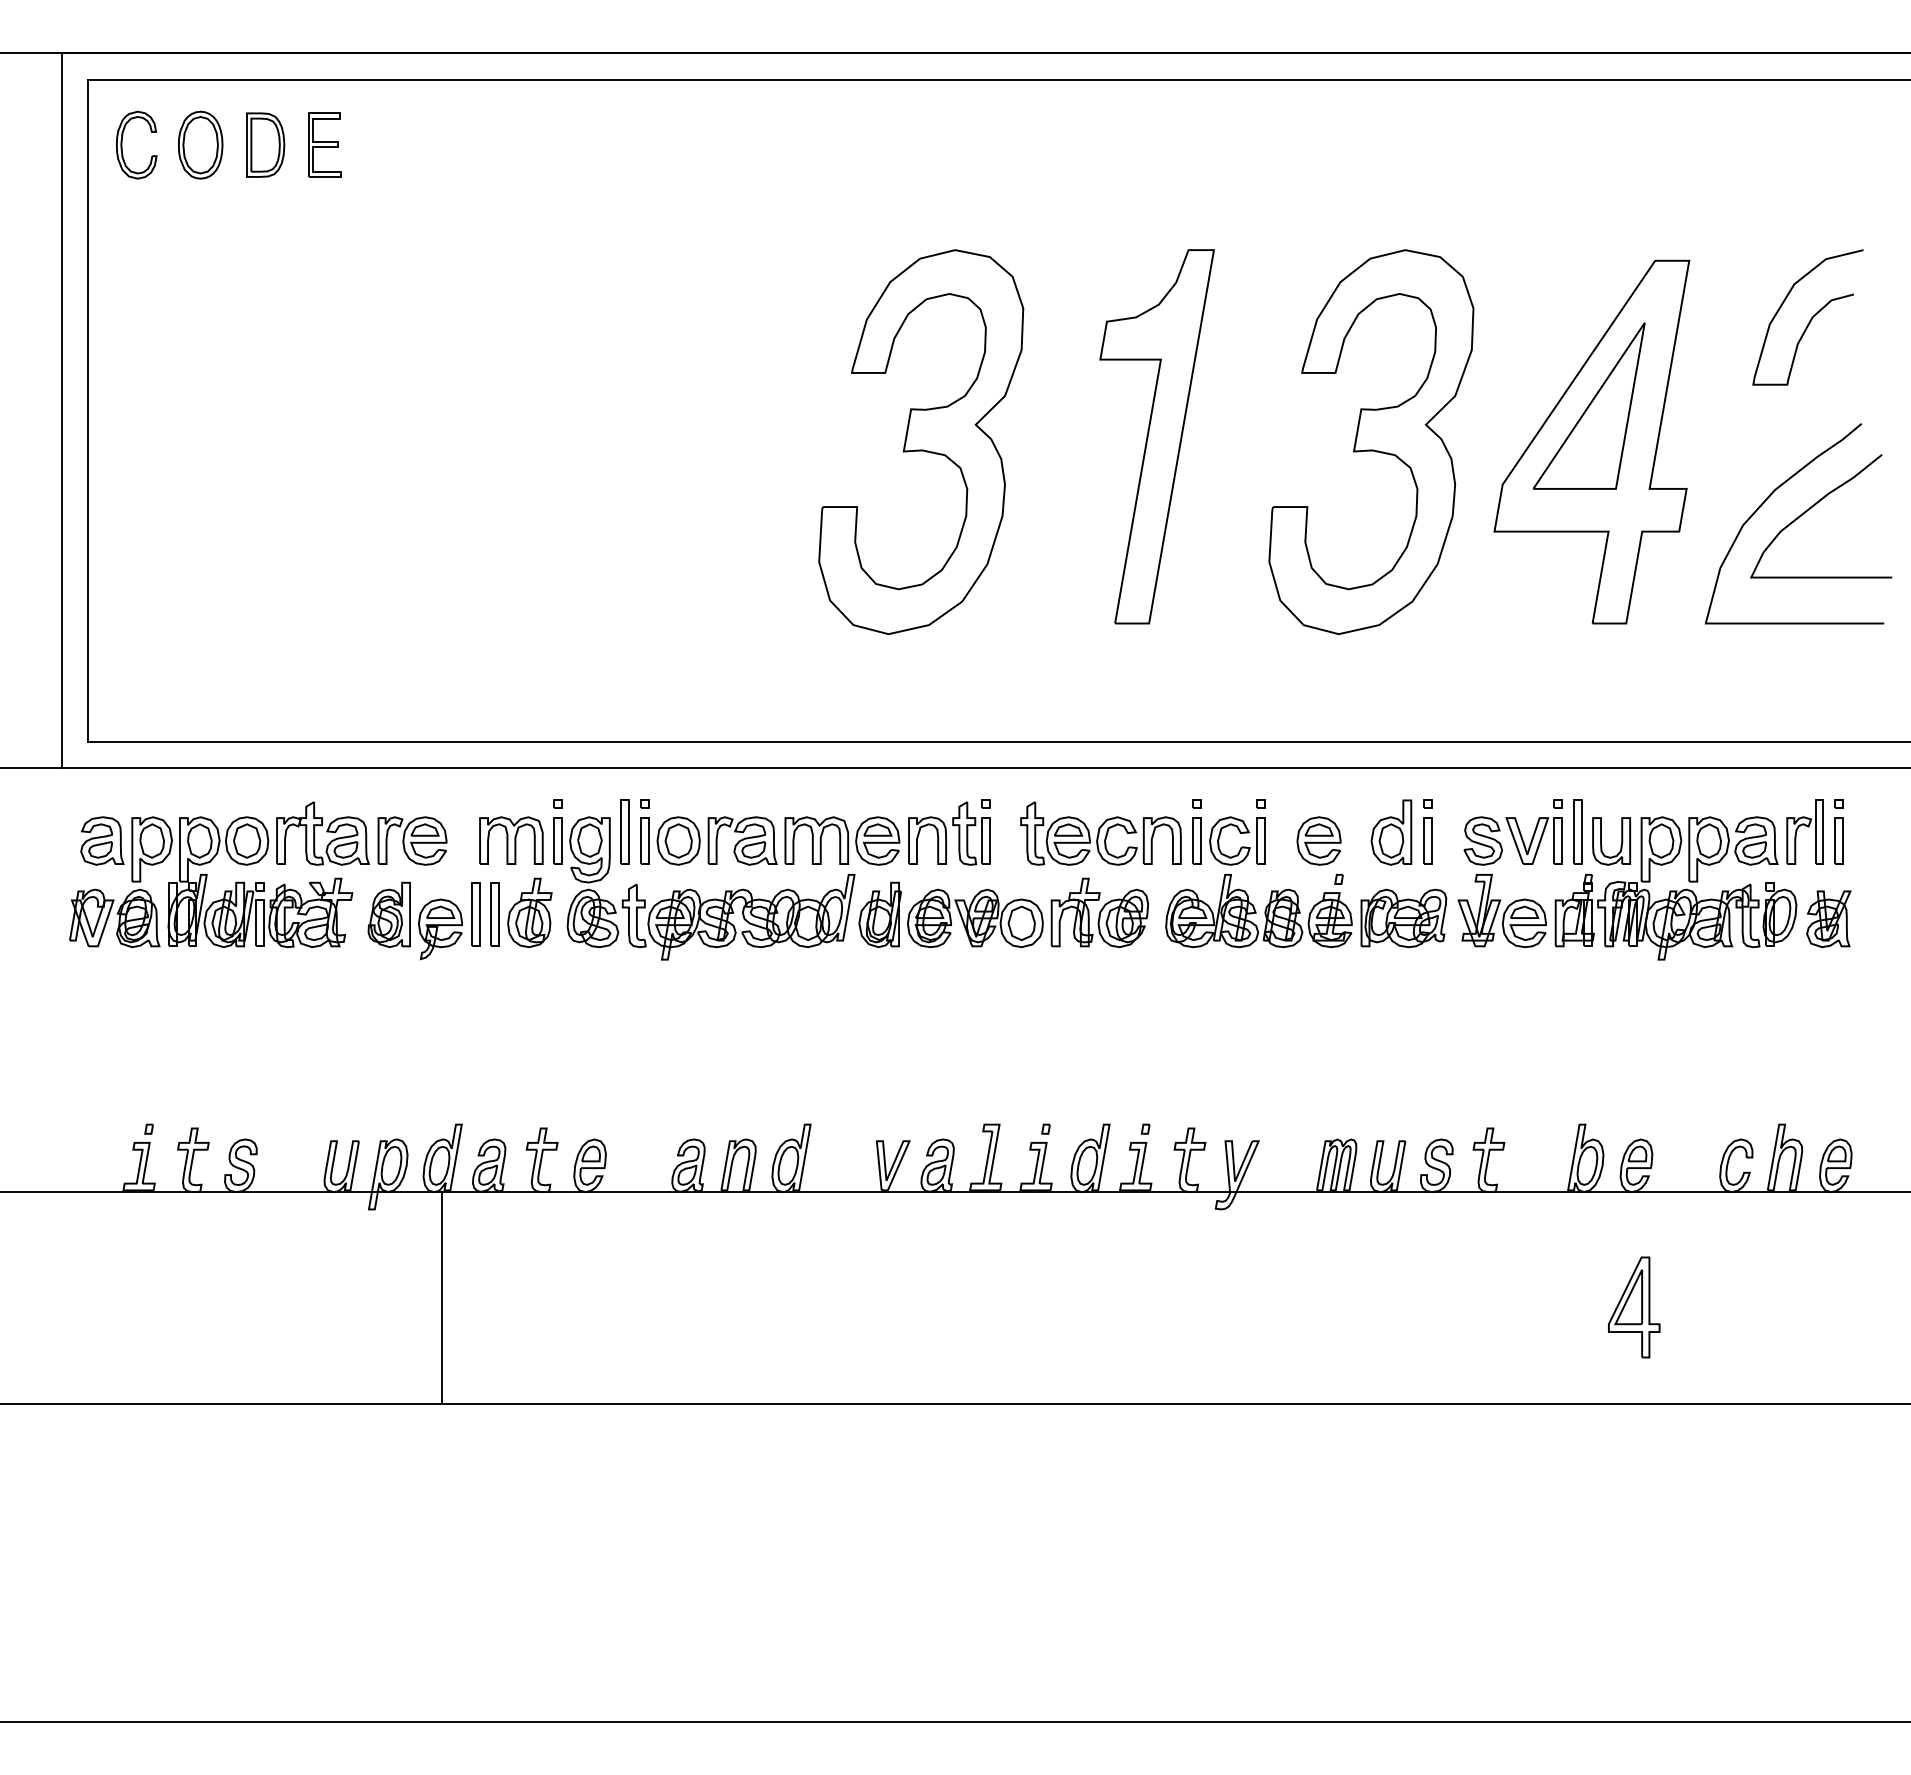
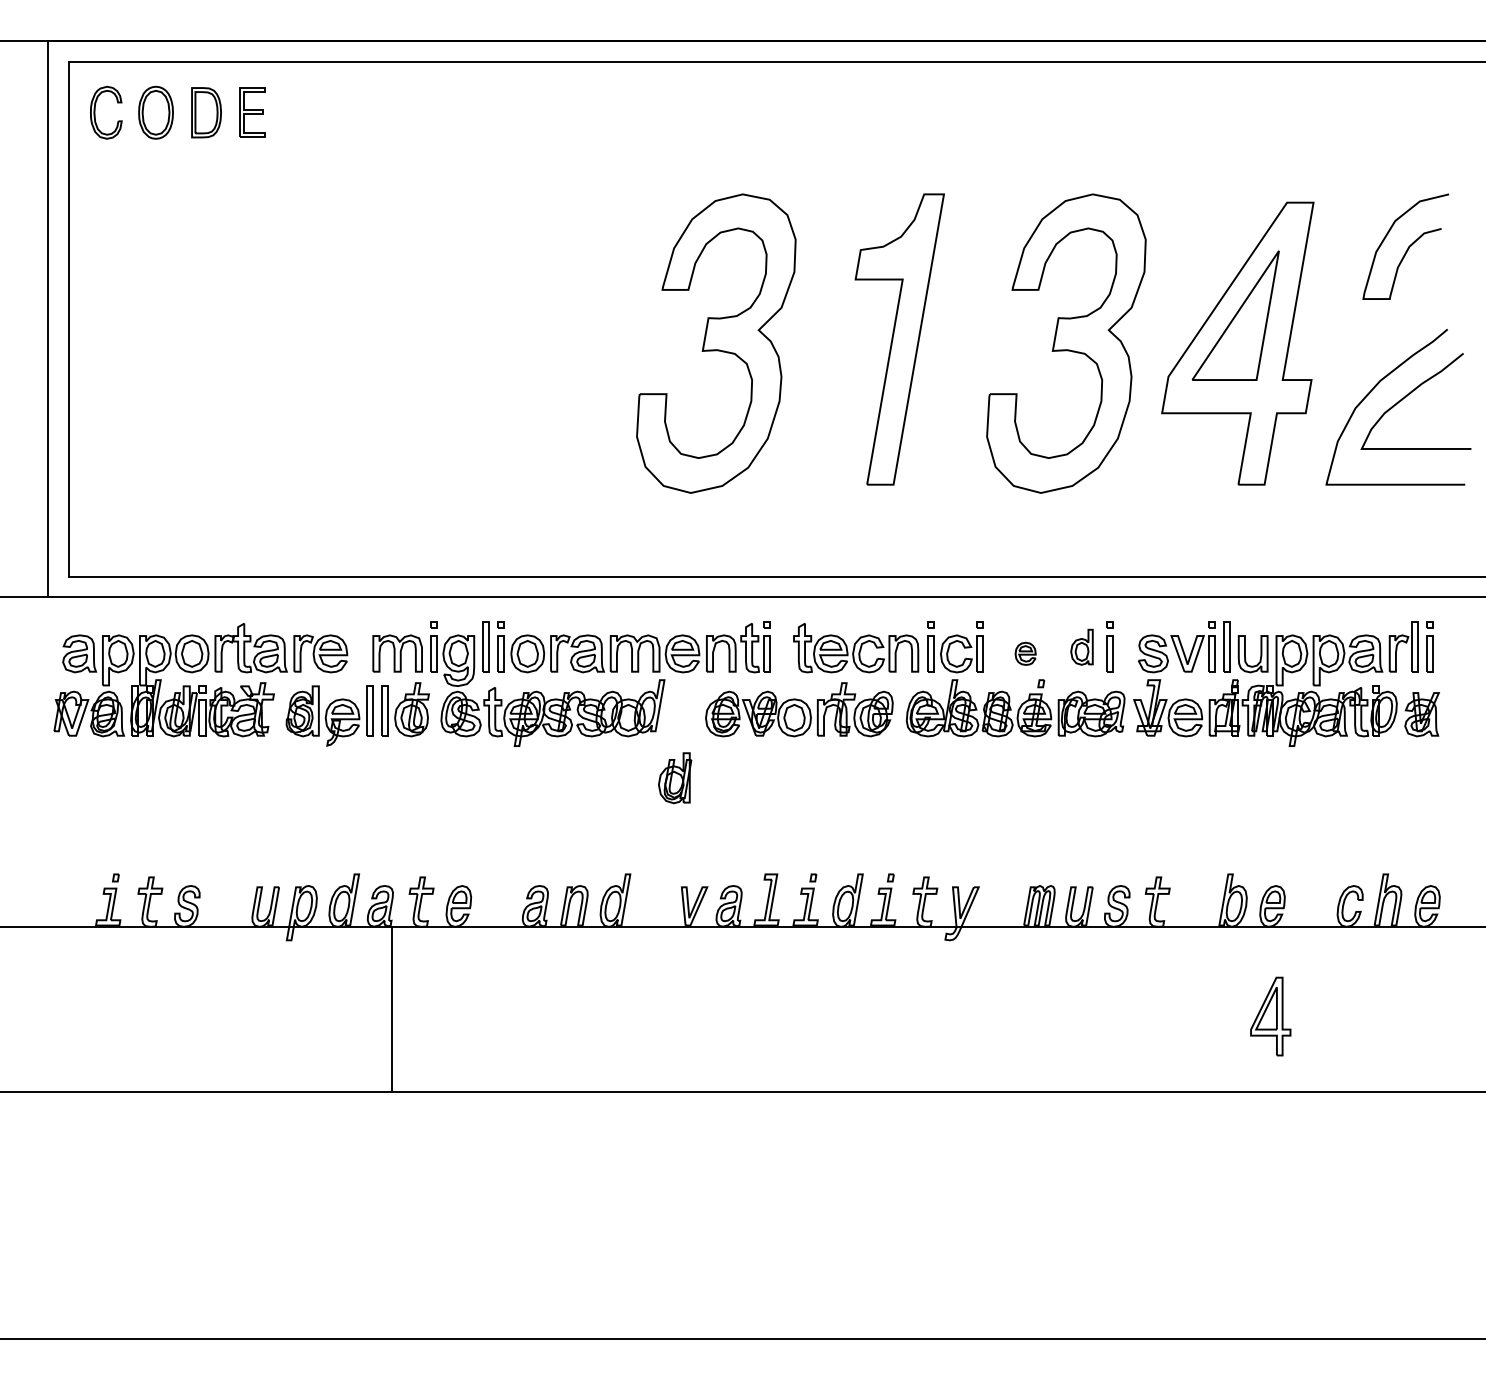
part: (1391, 832) -> (1082, 647), size x0.7
part: (1318, 840) -> (1025, 653), size x0.6
part: (879, 914) -> (674, 777), moved
line: (442, 1297) -> (392, 1008), moved

